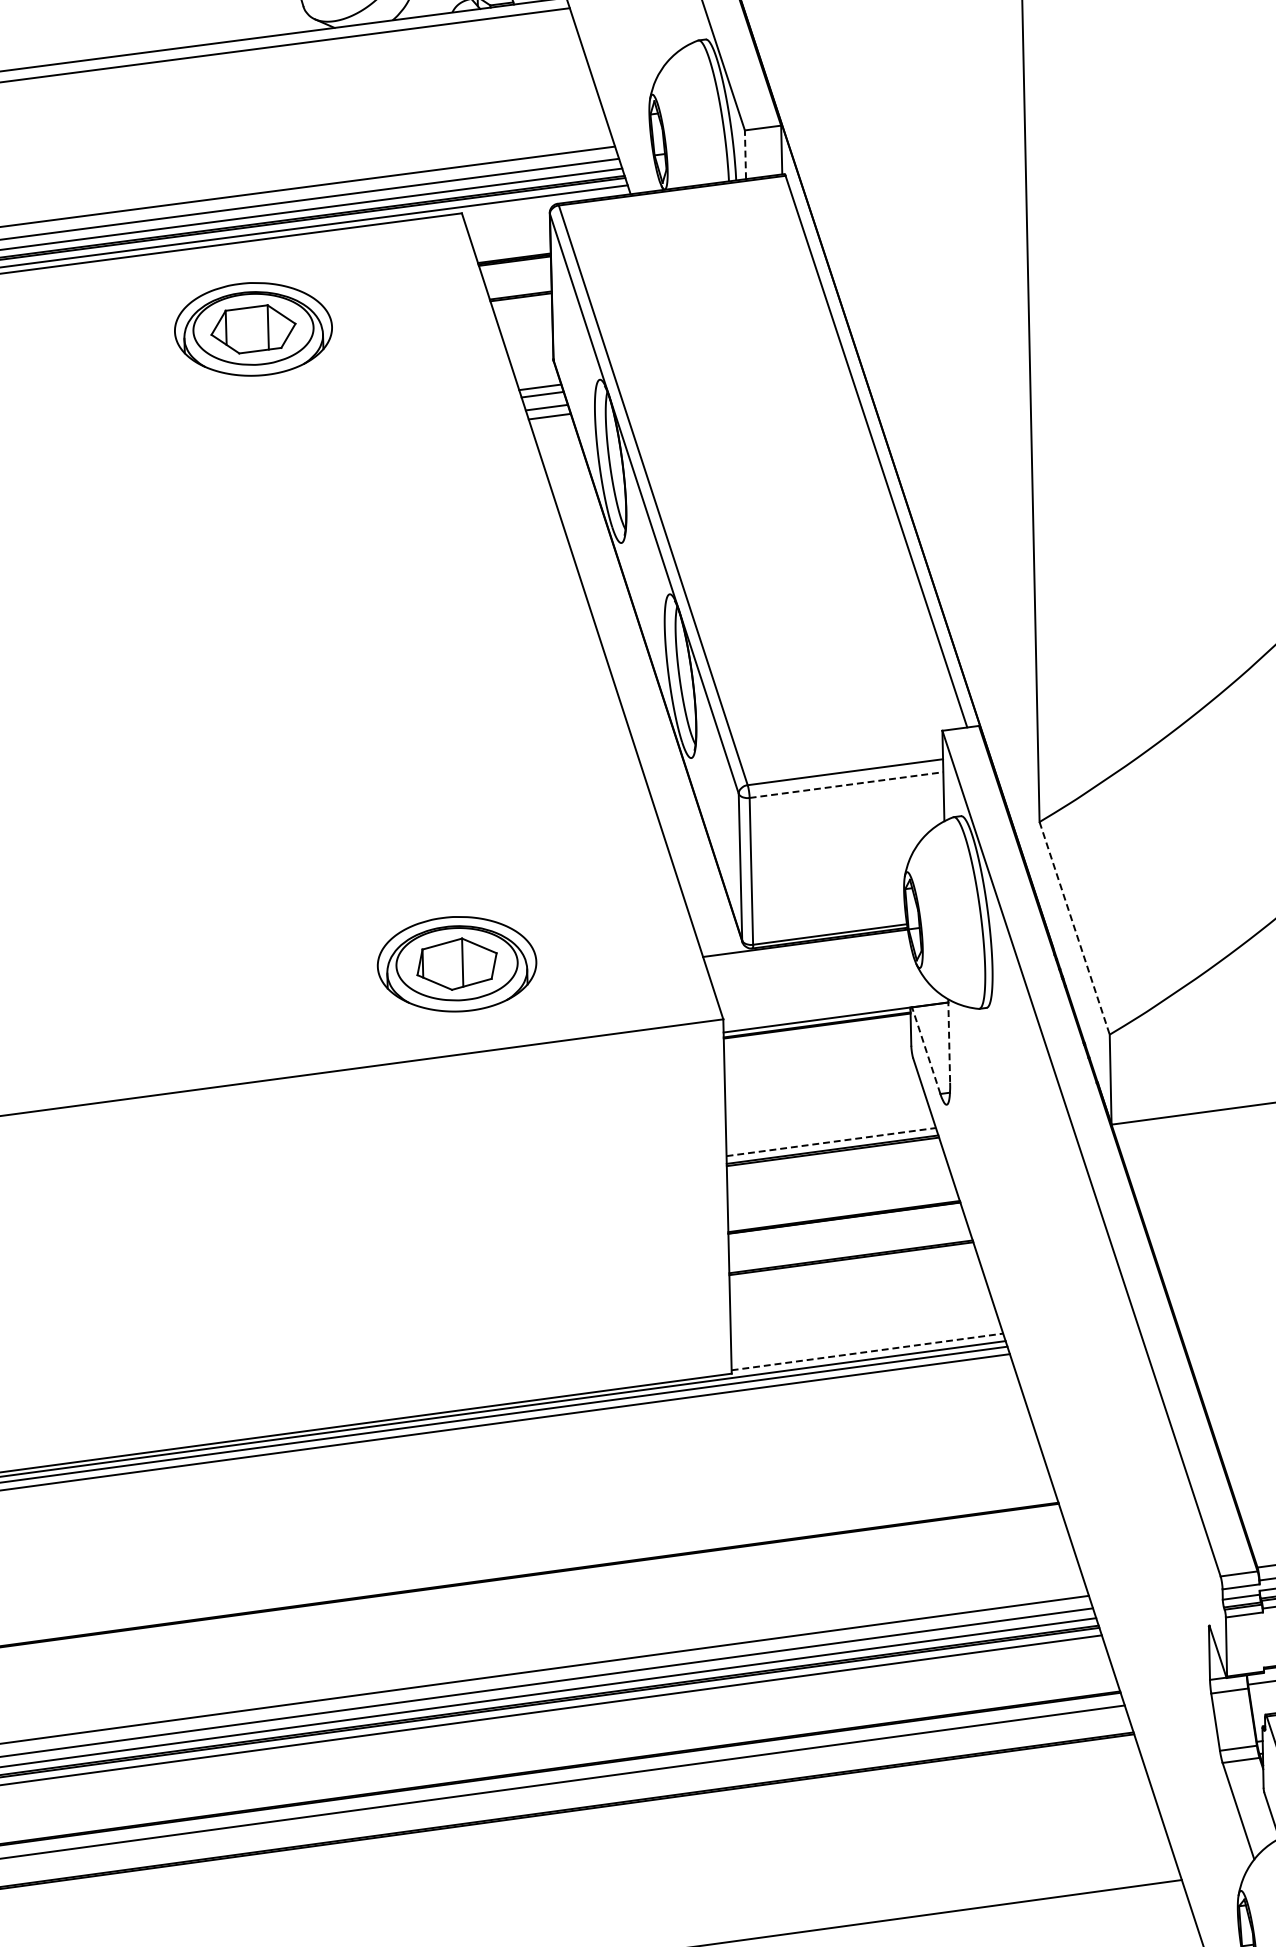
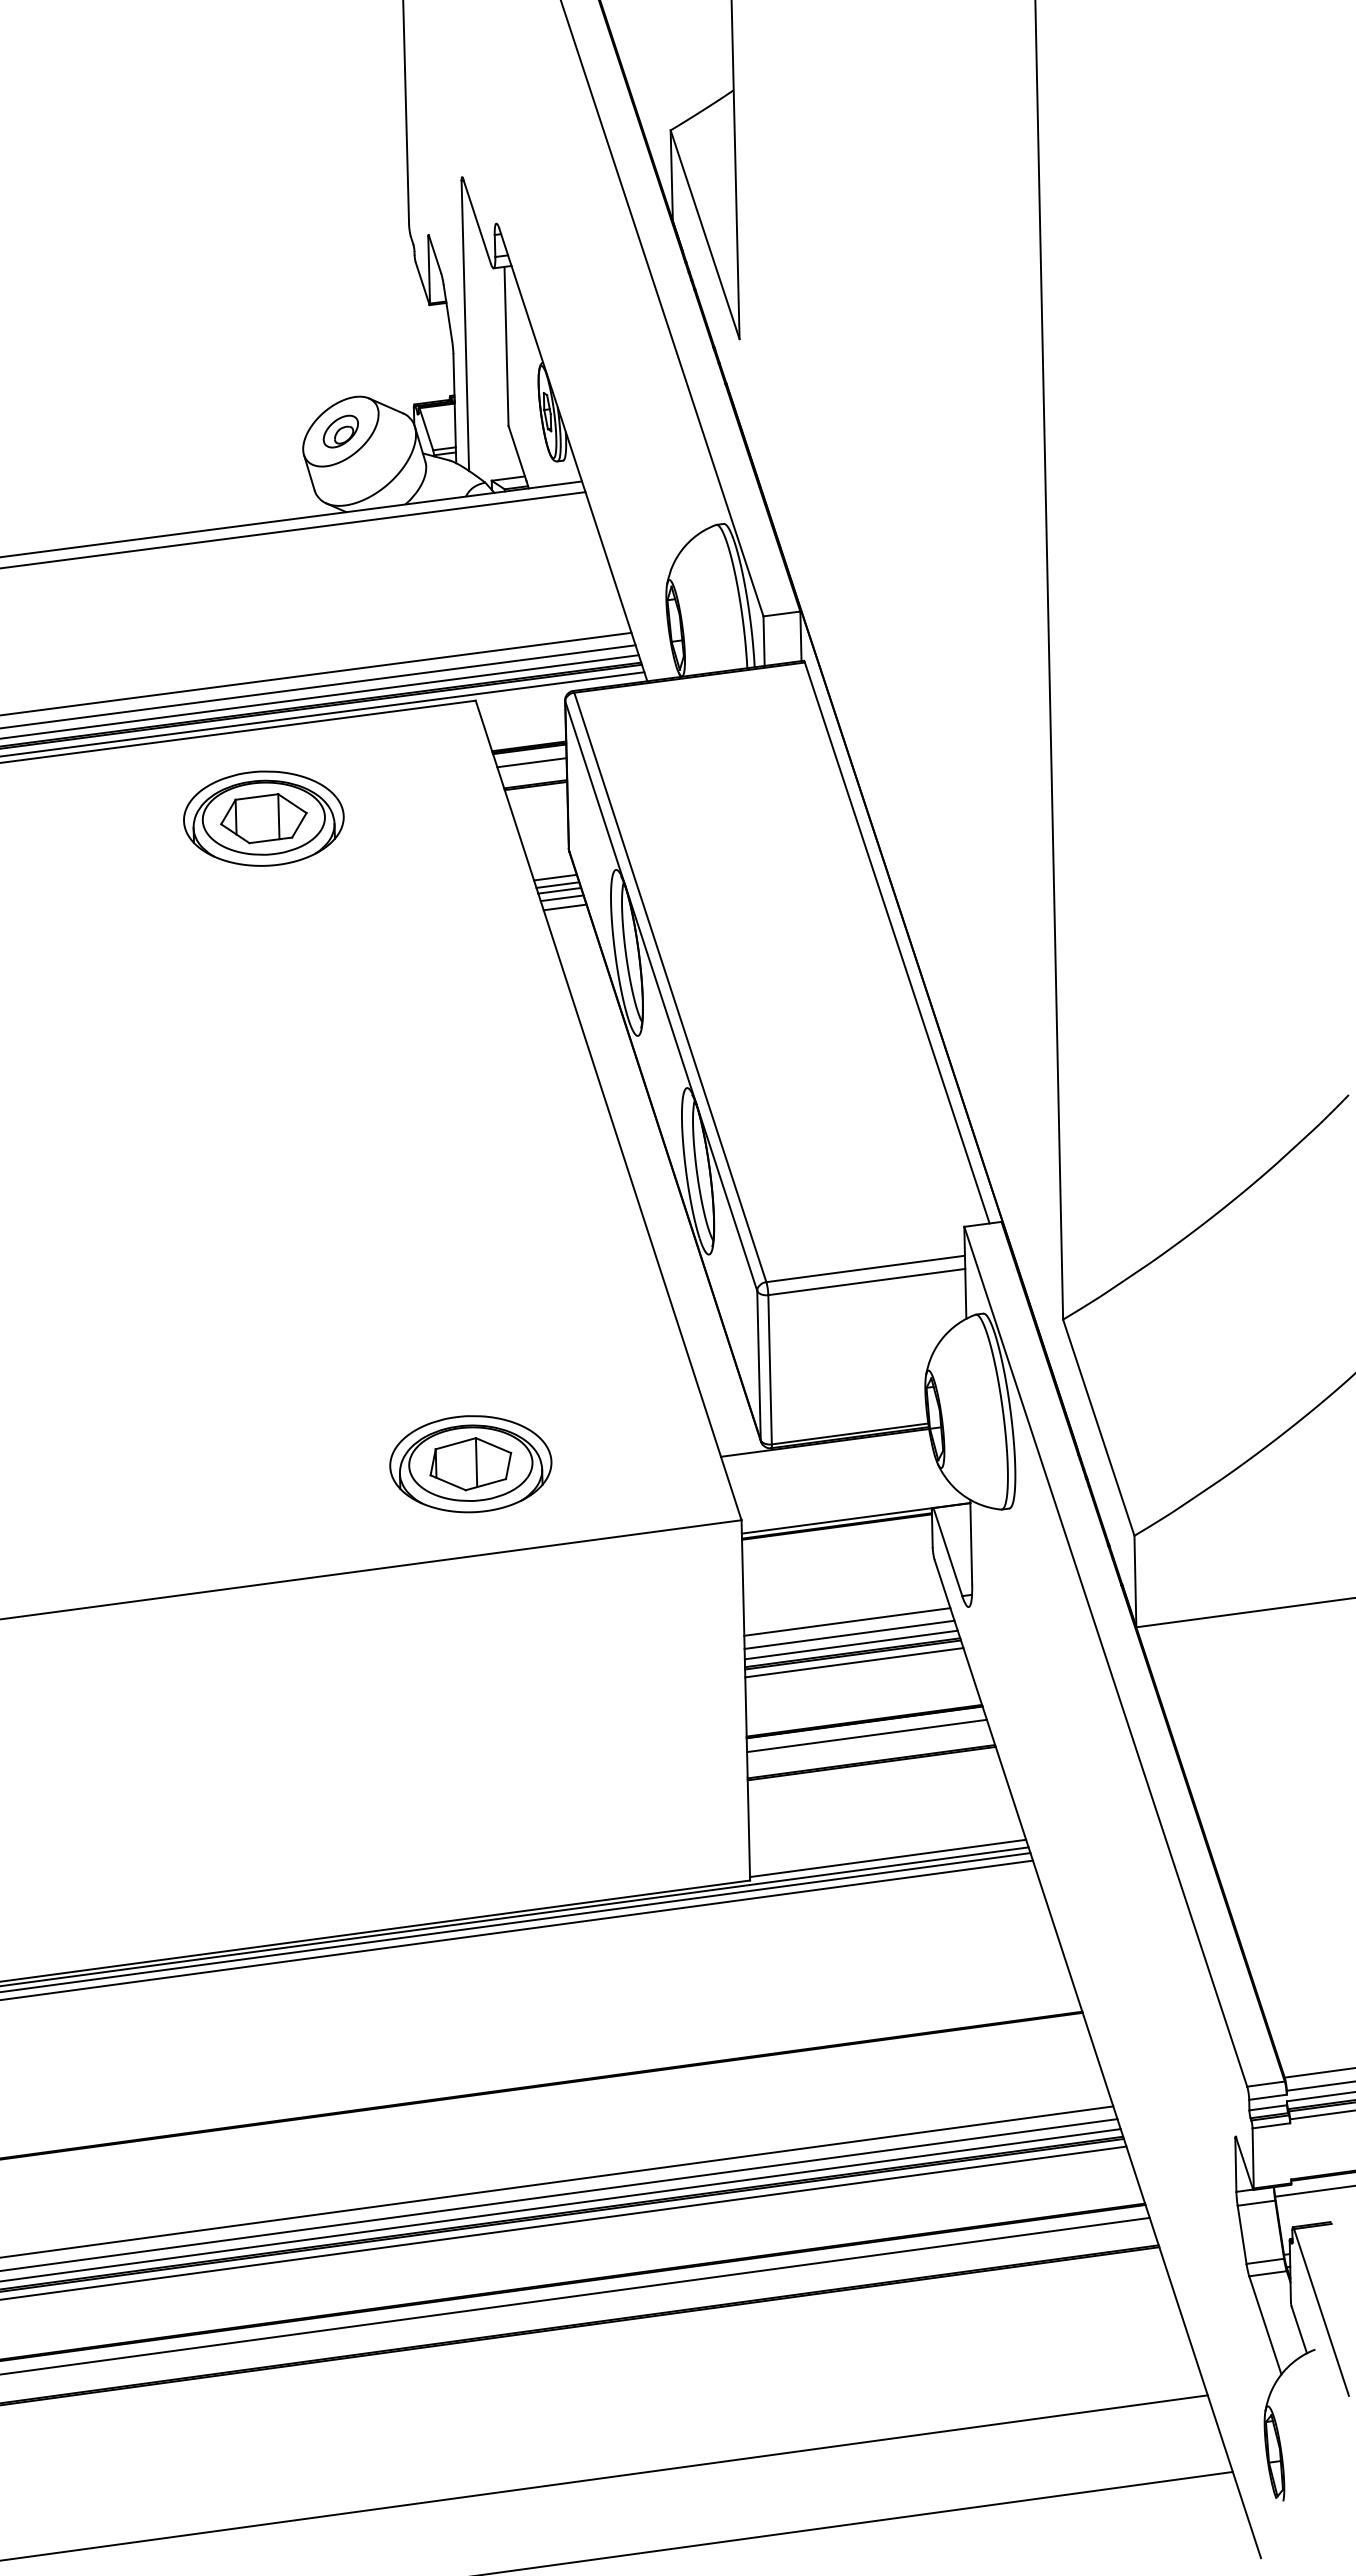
line: (745, 155) -> (764, 641), dashed -> solid
line: (516, 274) -> (531, 762), added
line: (544, 400) -> (559, 890), added
line: (847, 784) -> (867, 1281), dashed -> solid
line: (1074, 928) -> (1098, 1427), dashed -> solid
line: (949, 1041) -> (971, 1542), dashed -> solid
line: (925, 1050) -> (947, 1551), dashed -> solid
line: (827, 1118) -> (847, 1621), added
line: (829, 1131) -> (849, 1634), added
line: (831, 1141) -> (851, 1644), dashed -> solid
line: (834, 1159) -> (854, 1662), added
line: (846, 1231) -> (866, 1735), added
line: (867, 1352) -> (888, 1858), dashed -> solid

